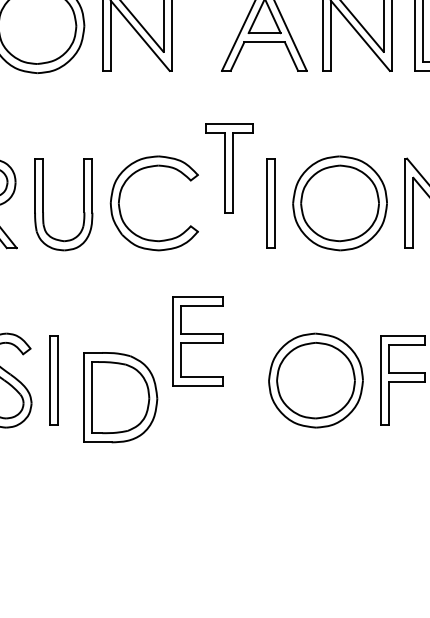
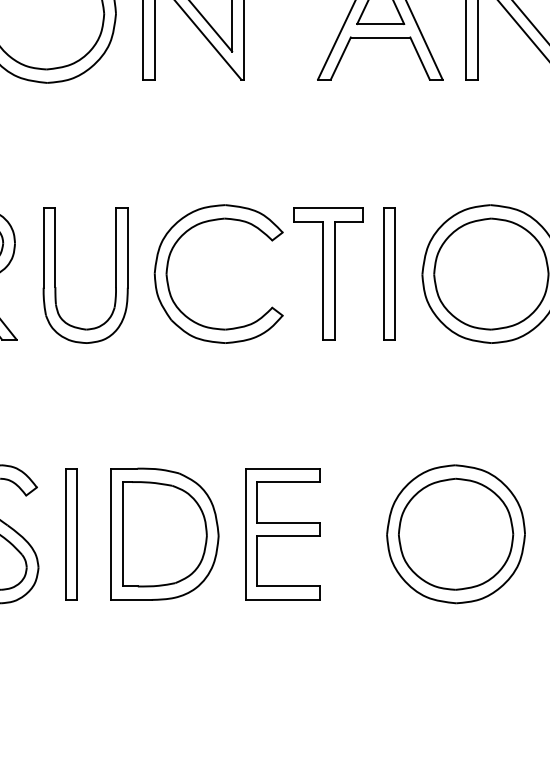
part: (229, 168) -> (329, 274), moved
part: (197, 341) -> (282, 534), moved
part: (120, 397) -> (164, 534), moved

